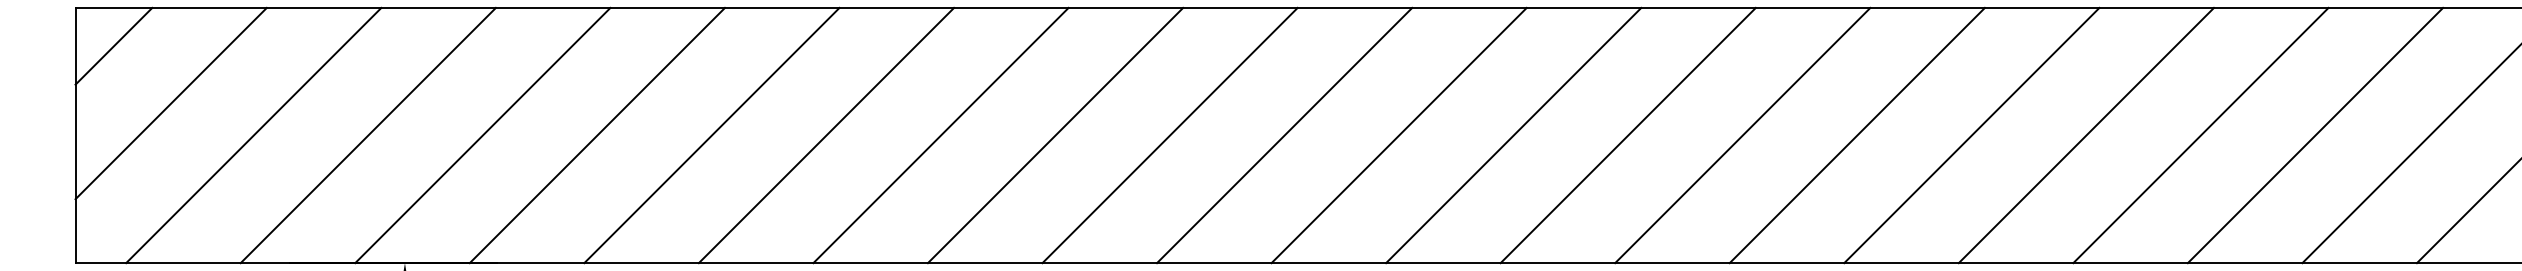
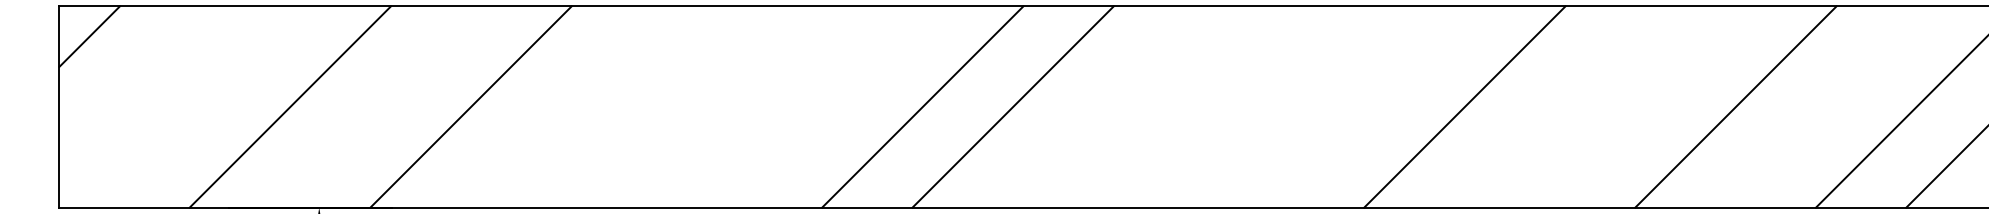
line: (170, 103) -> (134, 81), removed
line: (253, 135) -> (199, 107), removed
line: (482, 135) -> (380, 107), removed
line: (711, 135) -> (561, 107), removed
line: (826, 135) -> (651, 107), removed
line: (940, 135) -> (741, 107), removed
line: (1055, 135) -> (832, 107), removed
line: (1398, 135) -> (1102, 107), removed
line: (1513, 135) -> (1193, 107), removed
line: (1627, 135) -> (1283, 107), removed
line: (1742, 135) -> (1374, 107), removed
line: (1971, 135) -> (1554, 107), removed
line: (2085, 135) -> (1644, 107), removed
line: (2315, 135) -> (1826, 107), removed

